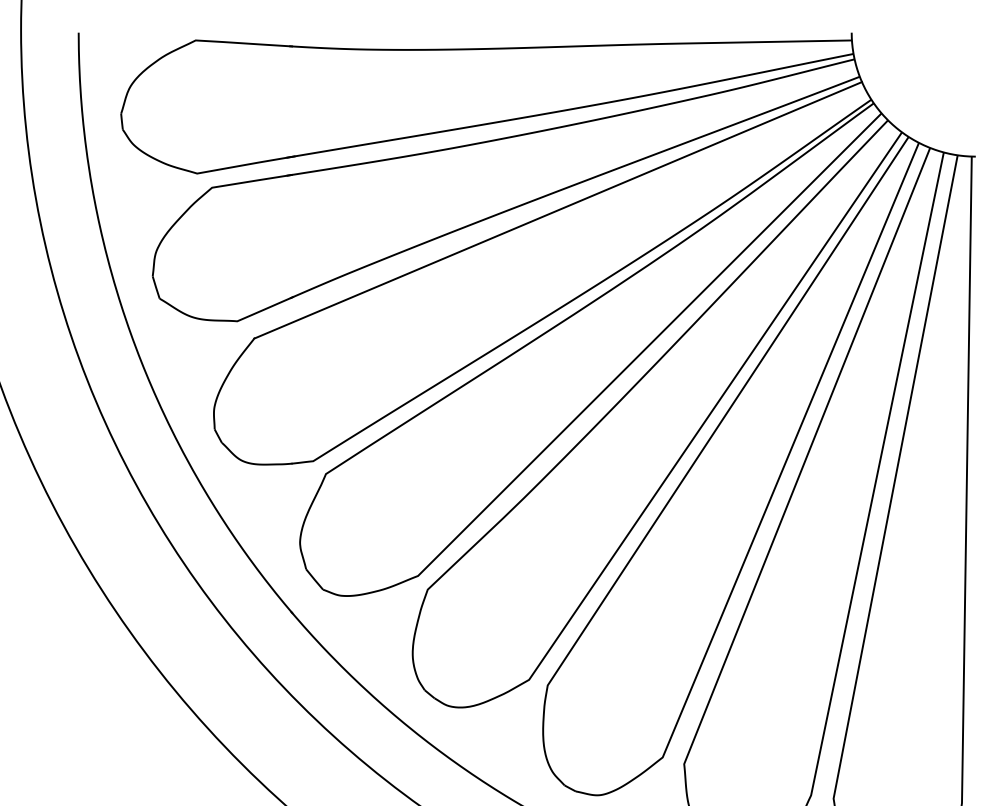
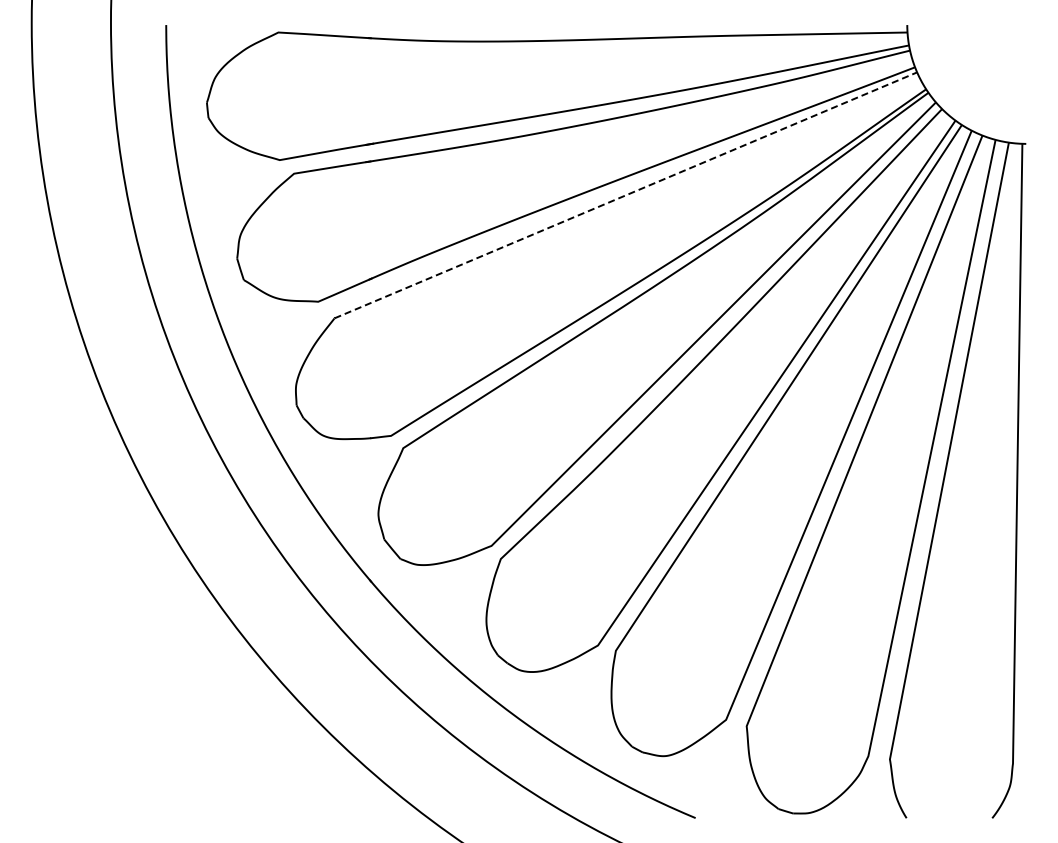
line: (558, 210) -> (626, 195), solid -> dashed

